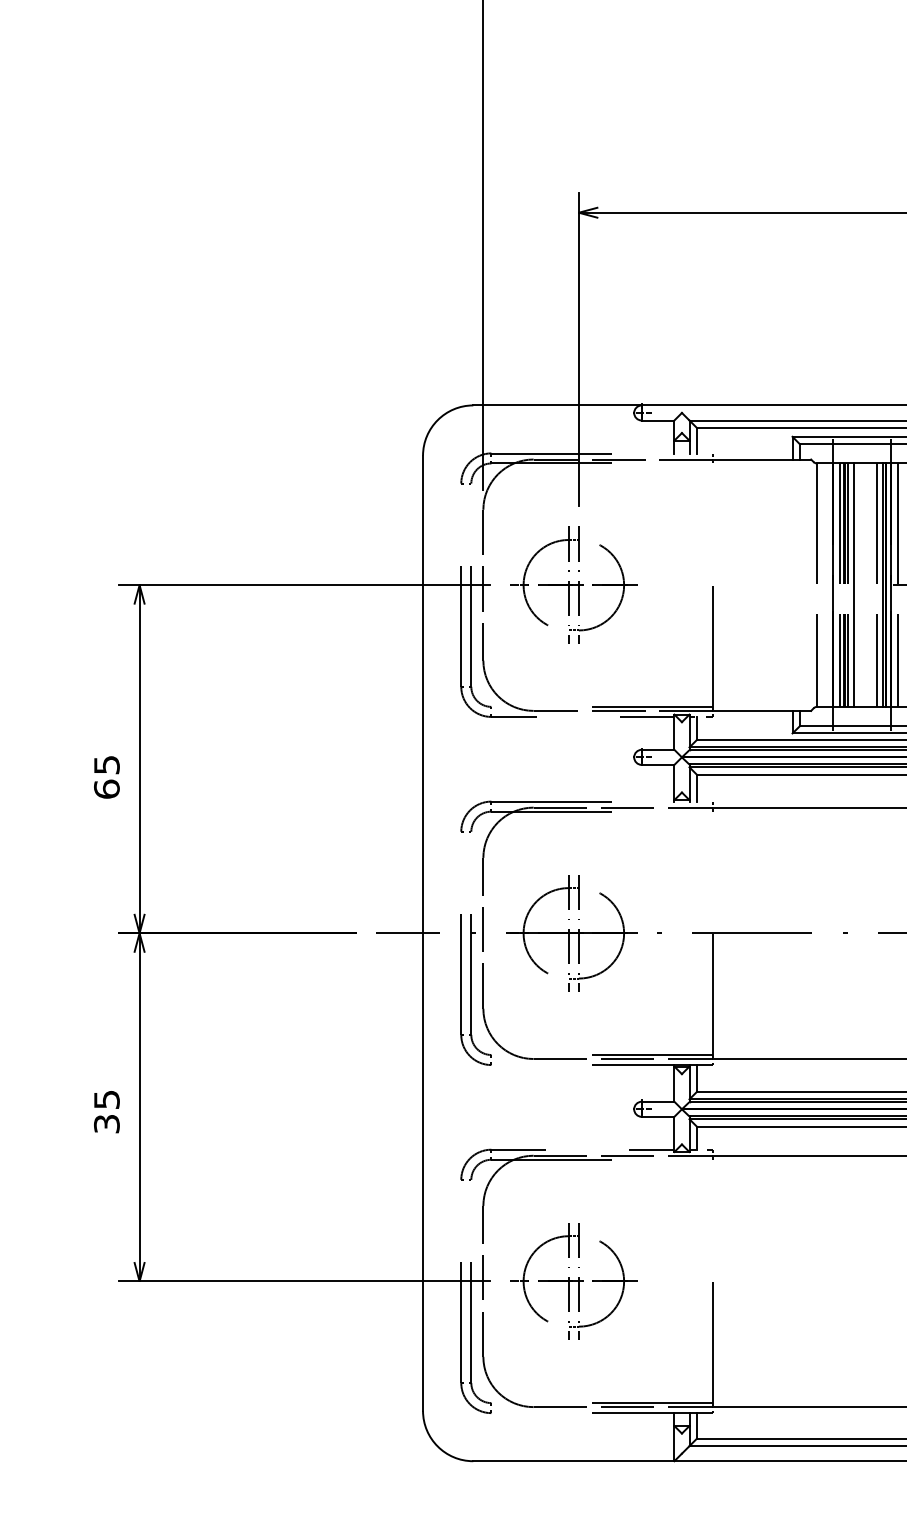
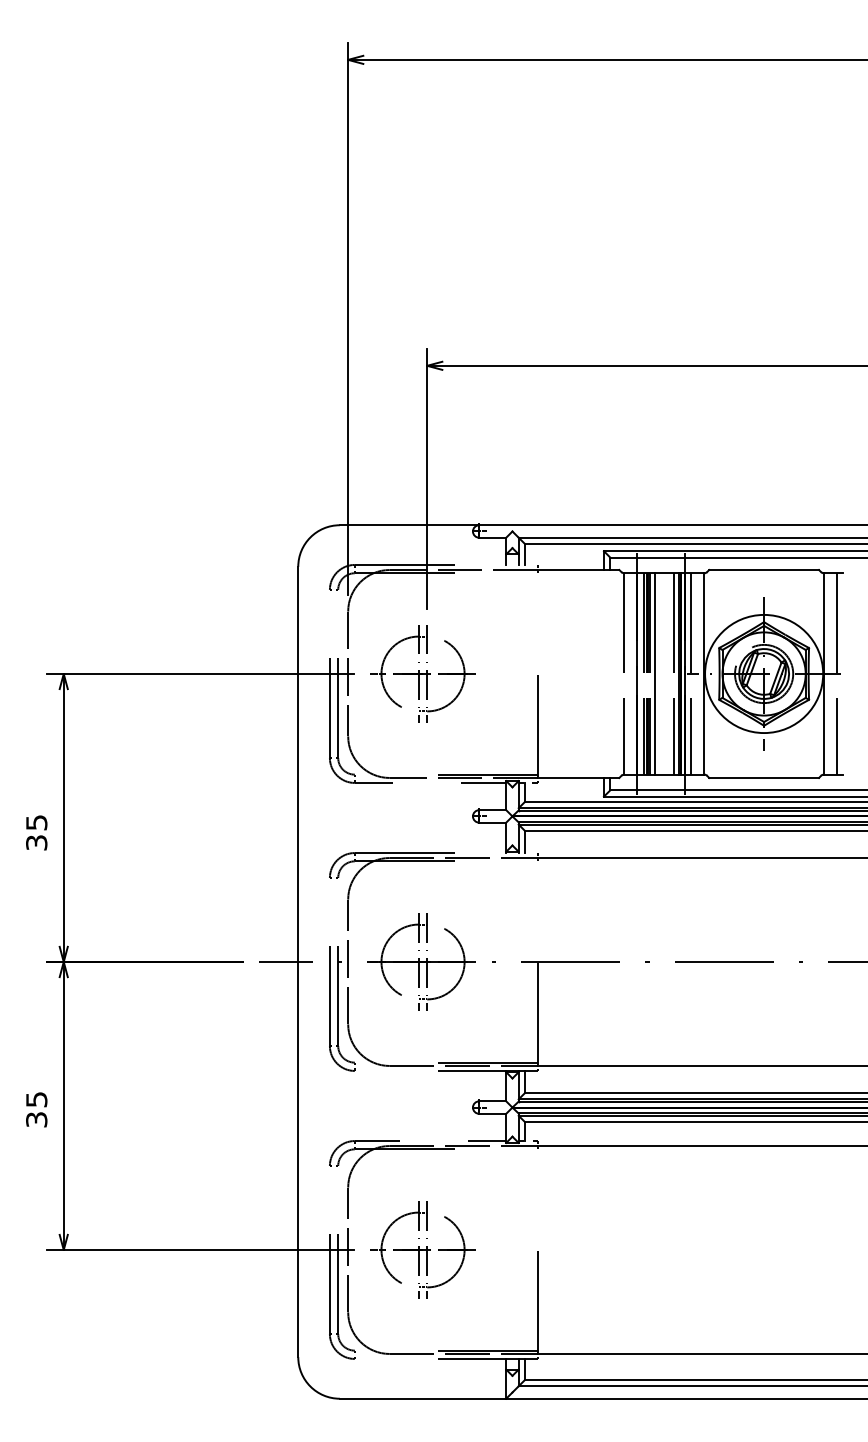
text: (106, 788) -> (36, 842), 65 -> 35

